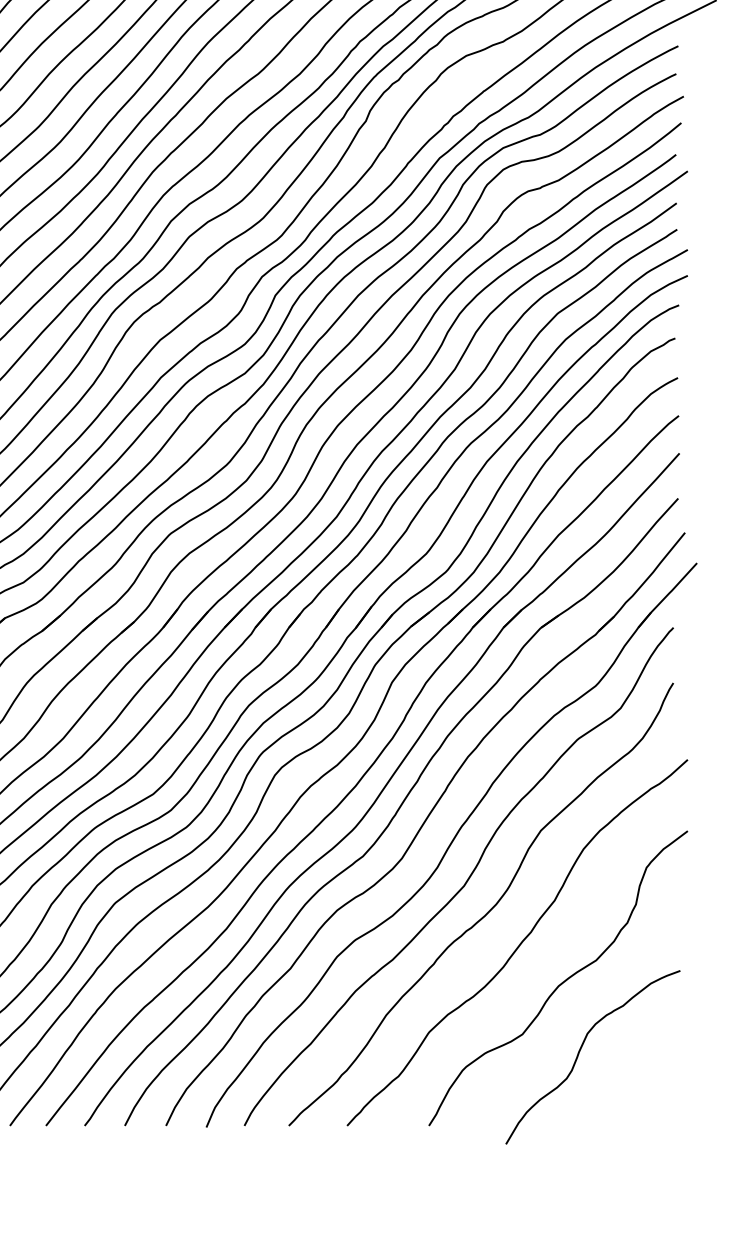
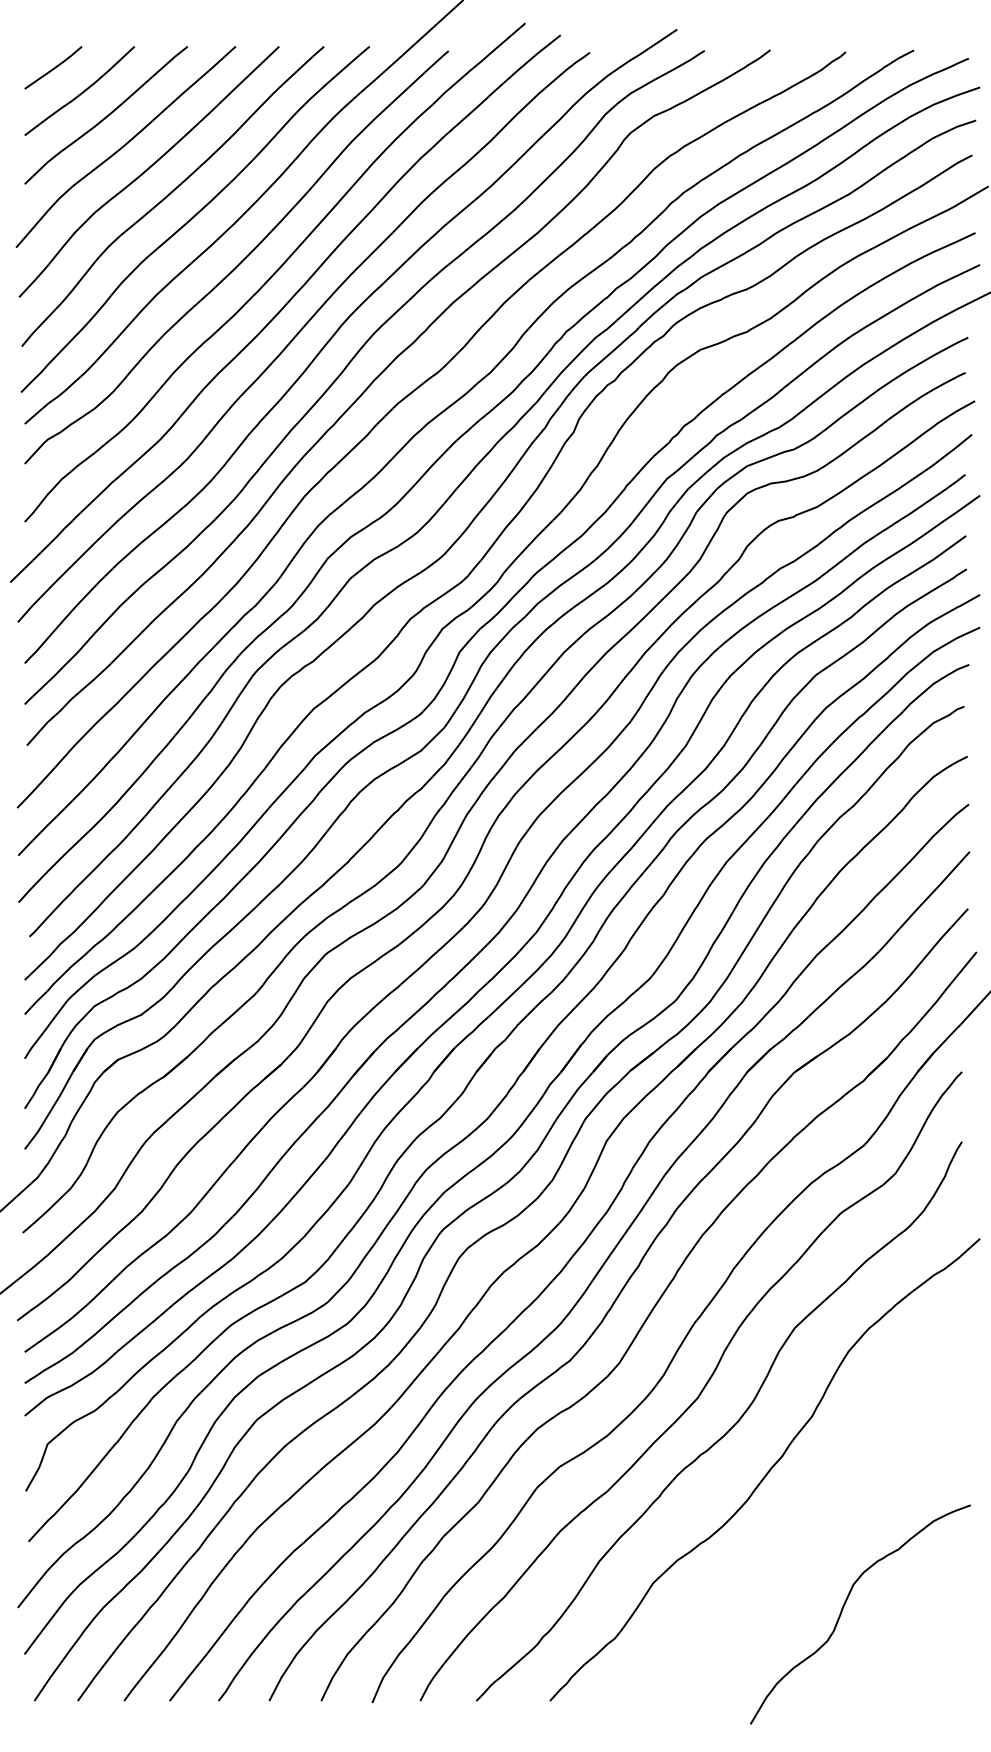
curve: (562, 982) -> (821, 1519), removed

